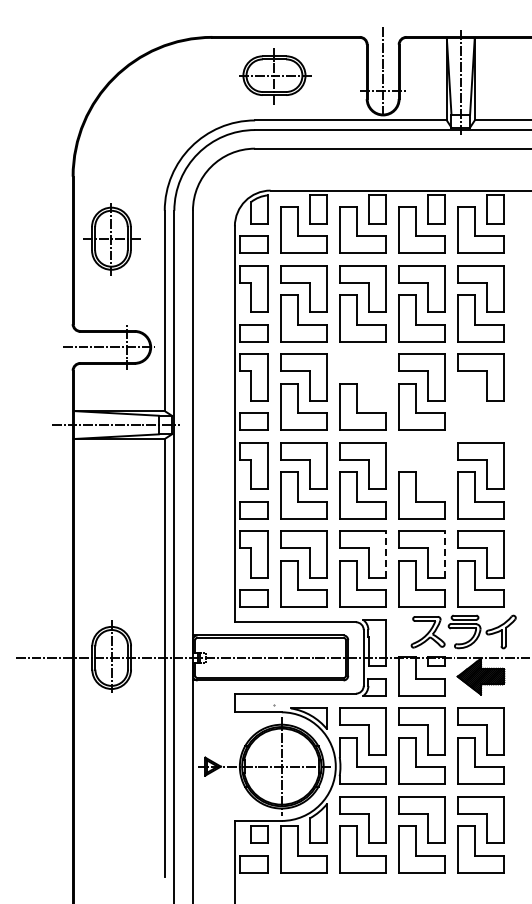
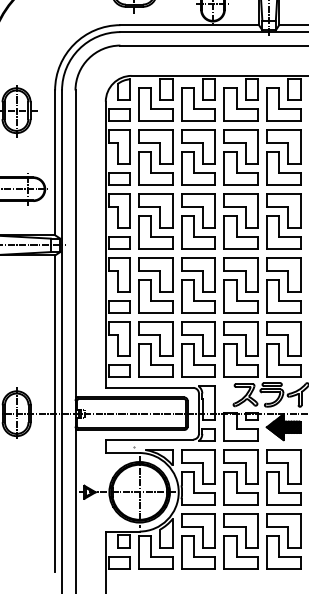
part: (362, 377) -> (198, 210), added
part: (480, 406) -> (283, 231), added
part: (421, 465) -> (240, 274), added
line: (386, 554) -> (215, 338), dashed -> solid
line: (445, 554) -> (258, 338), dashed -> solid

